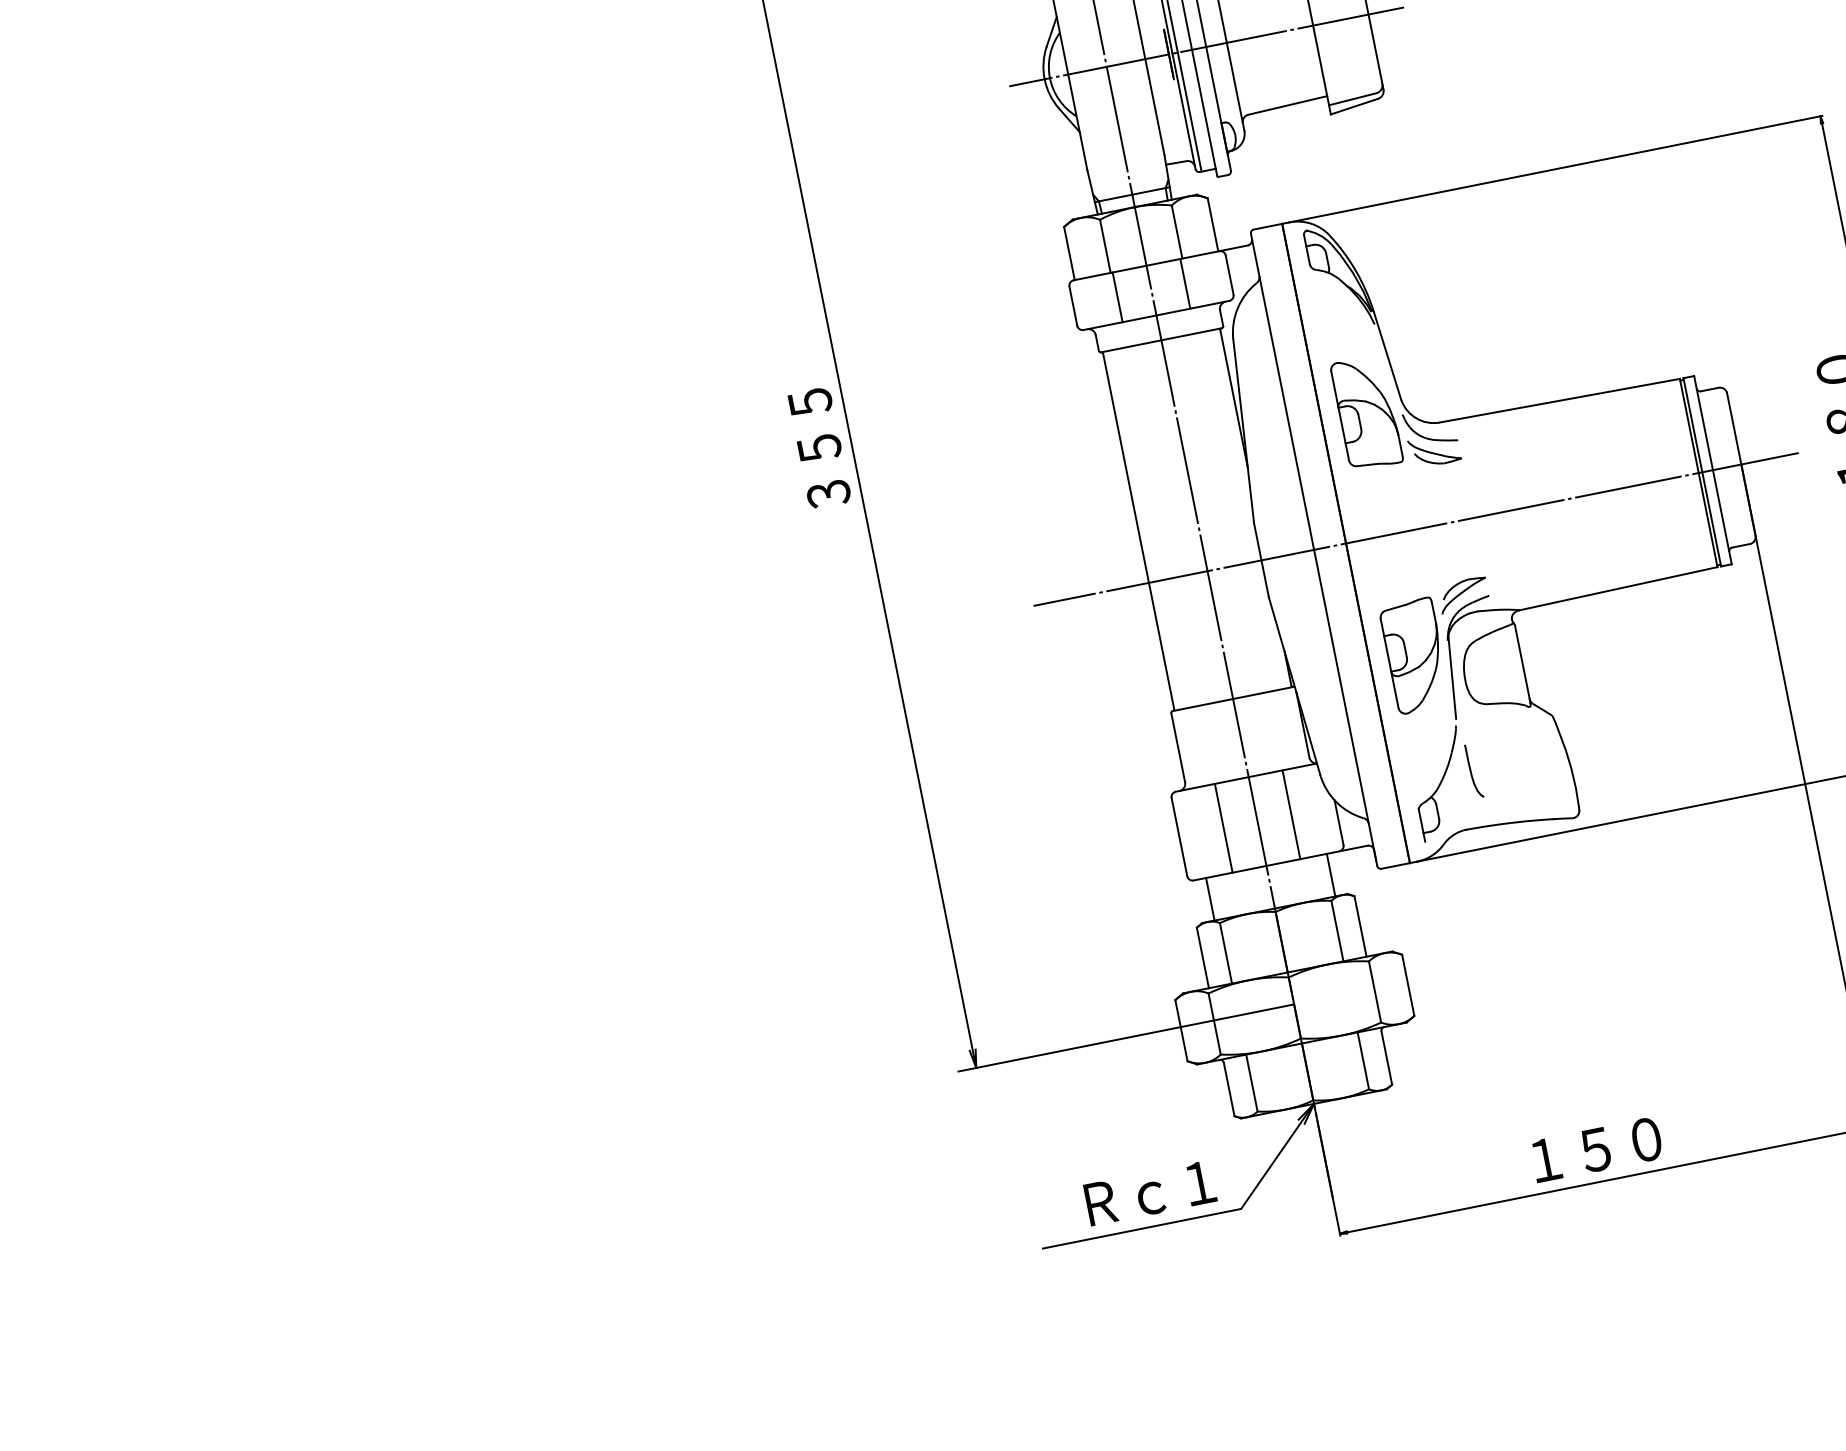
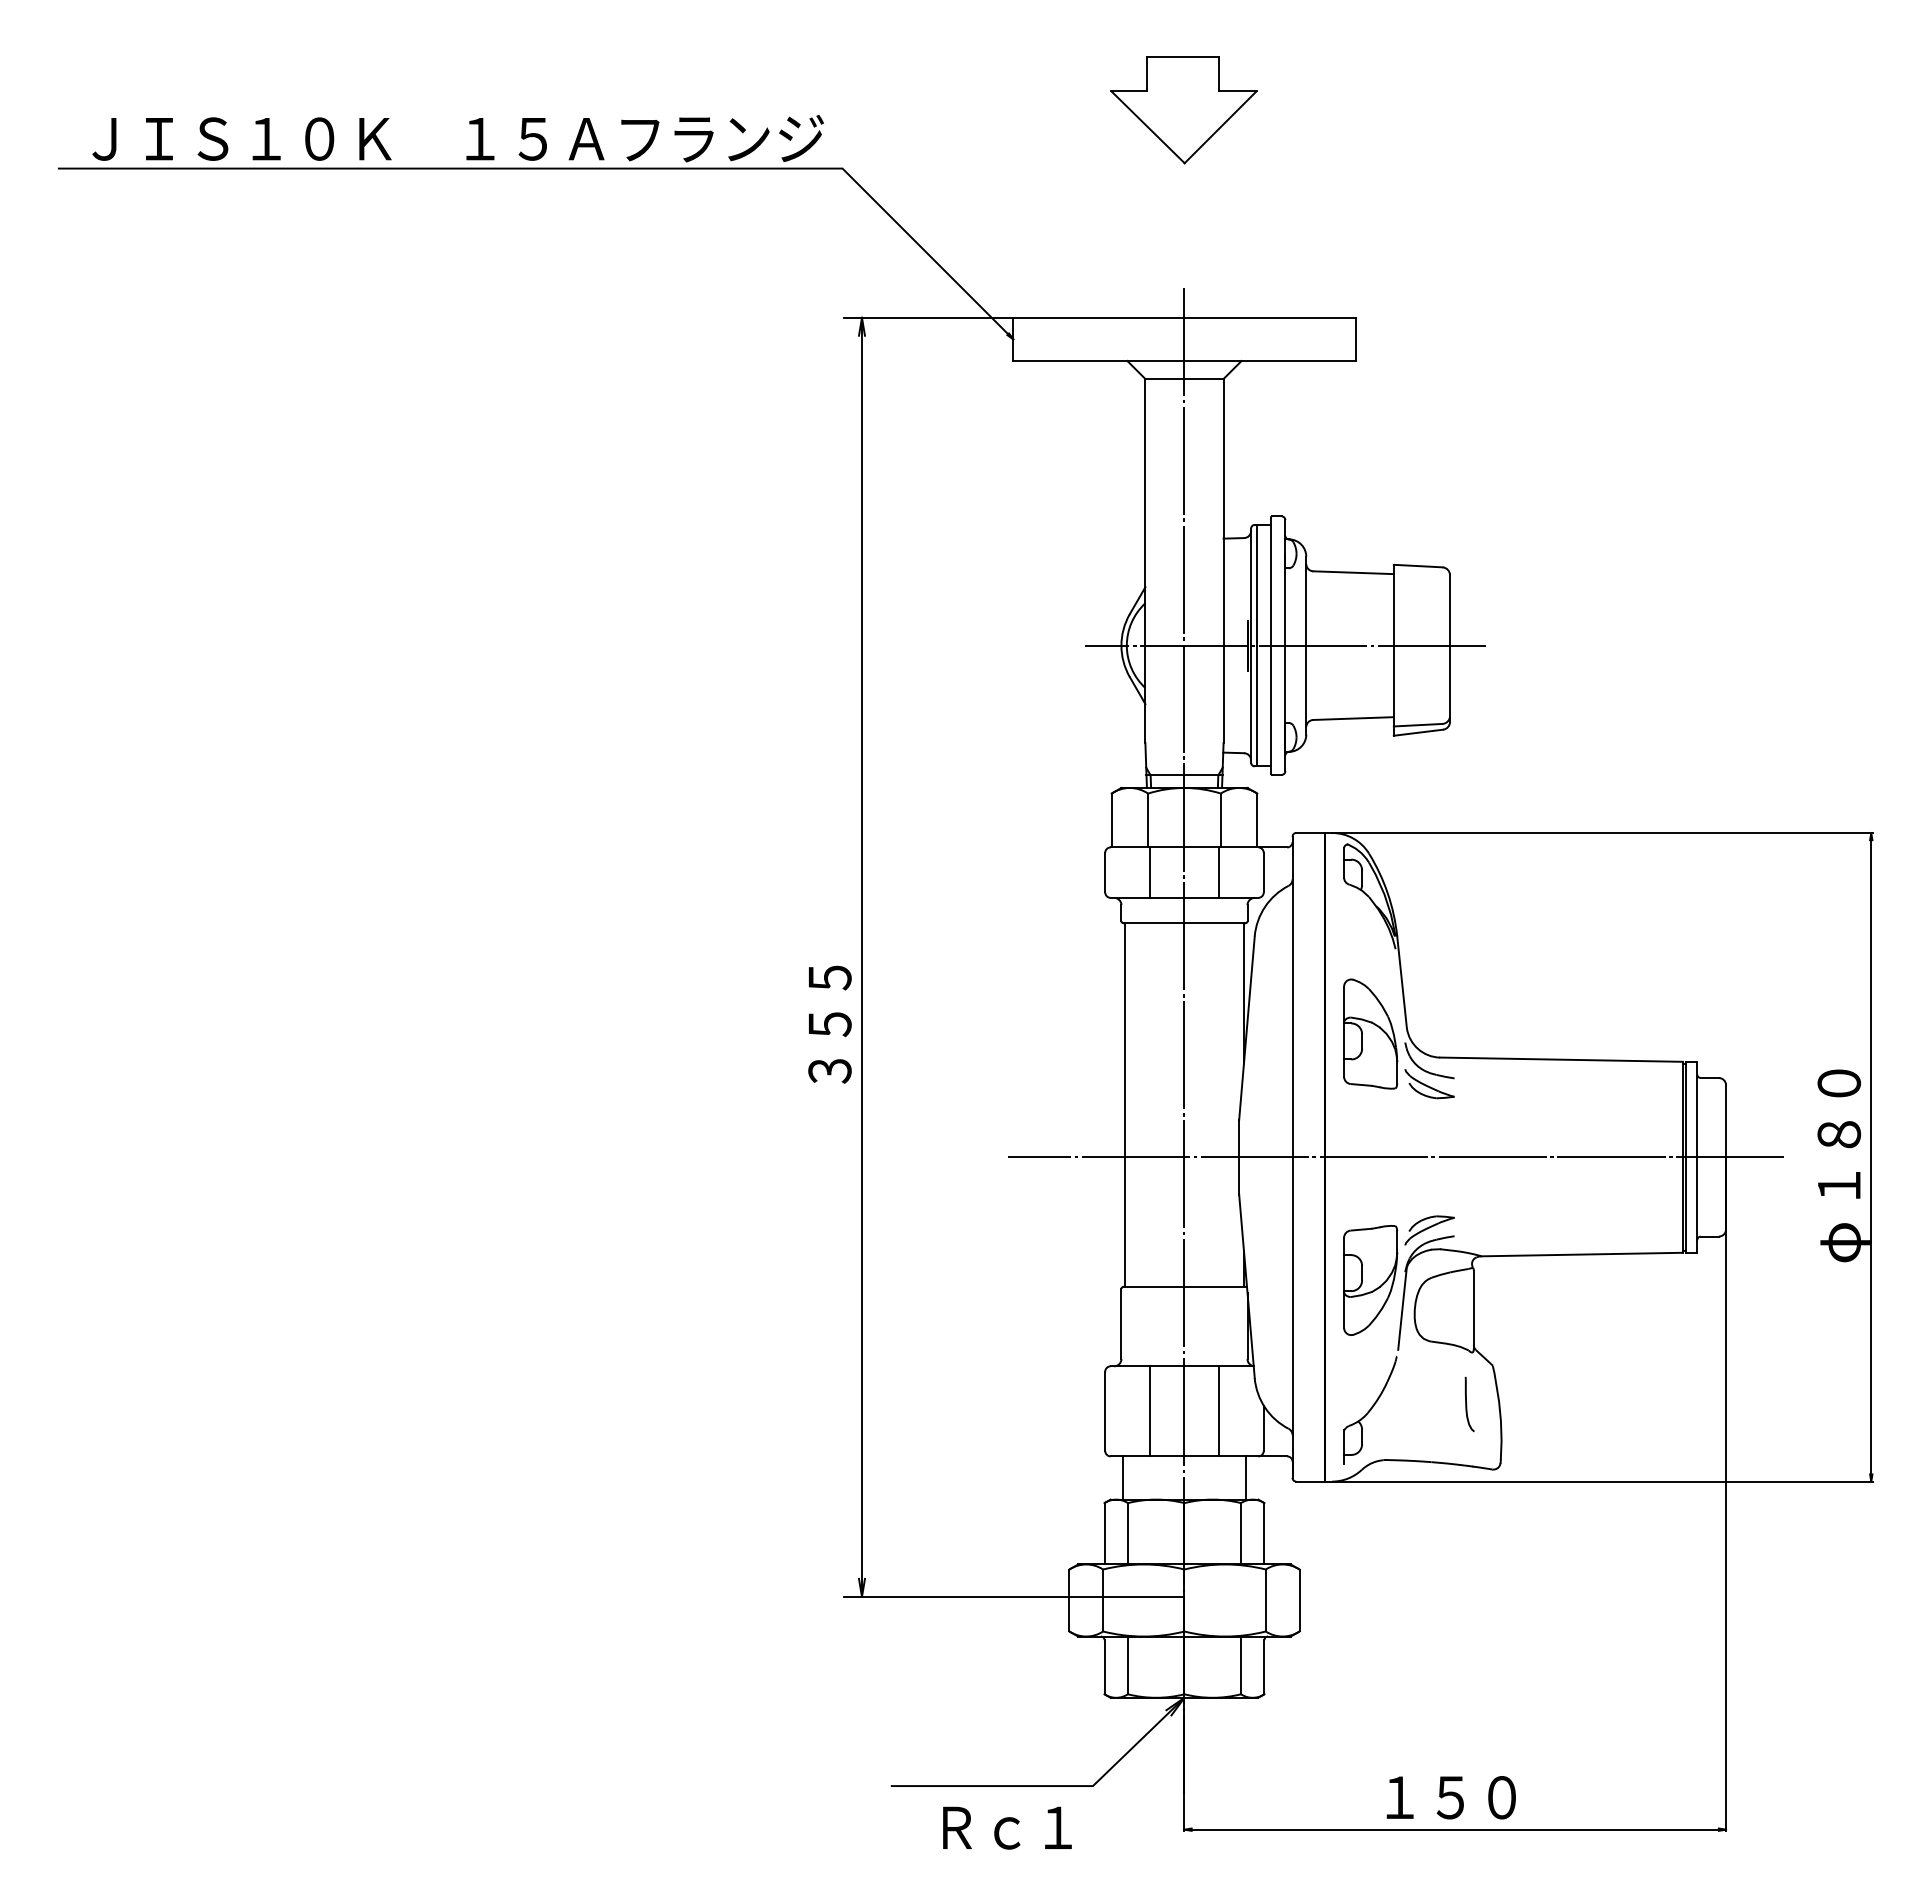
text: (819, 448) -> (829, 1024), moved
part: (1474, 771) -> (1469, 1404), moved
text: (1150, 1192) -> (1007, 1827), moved

